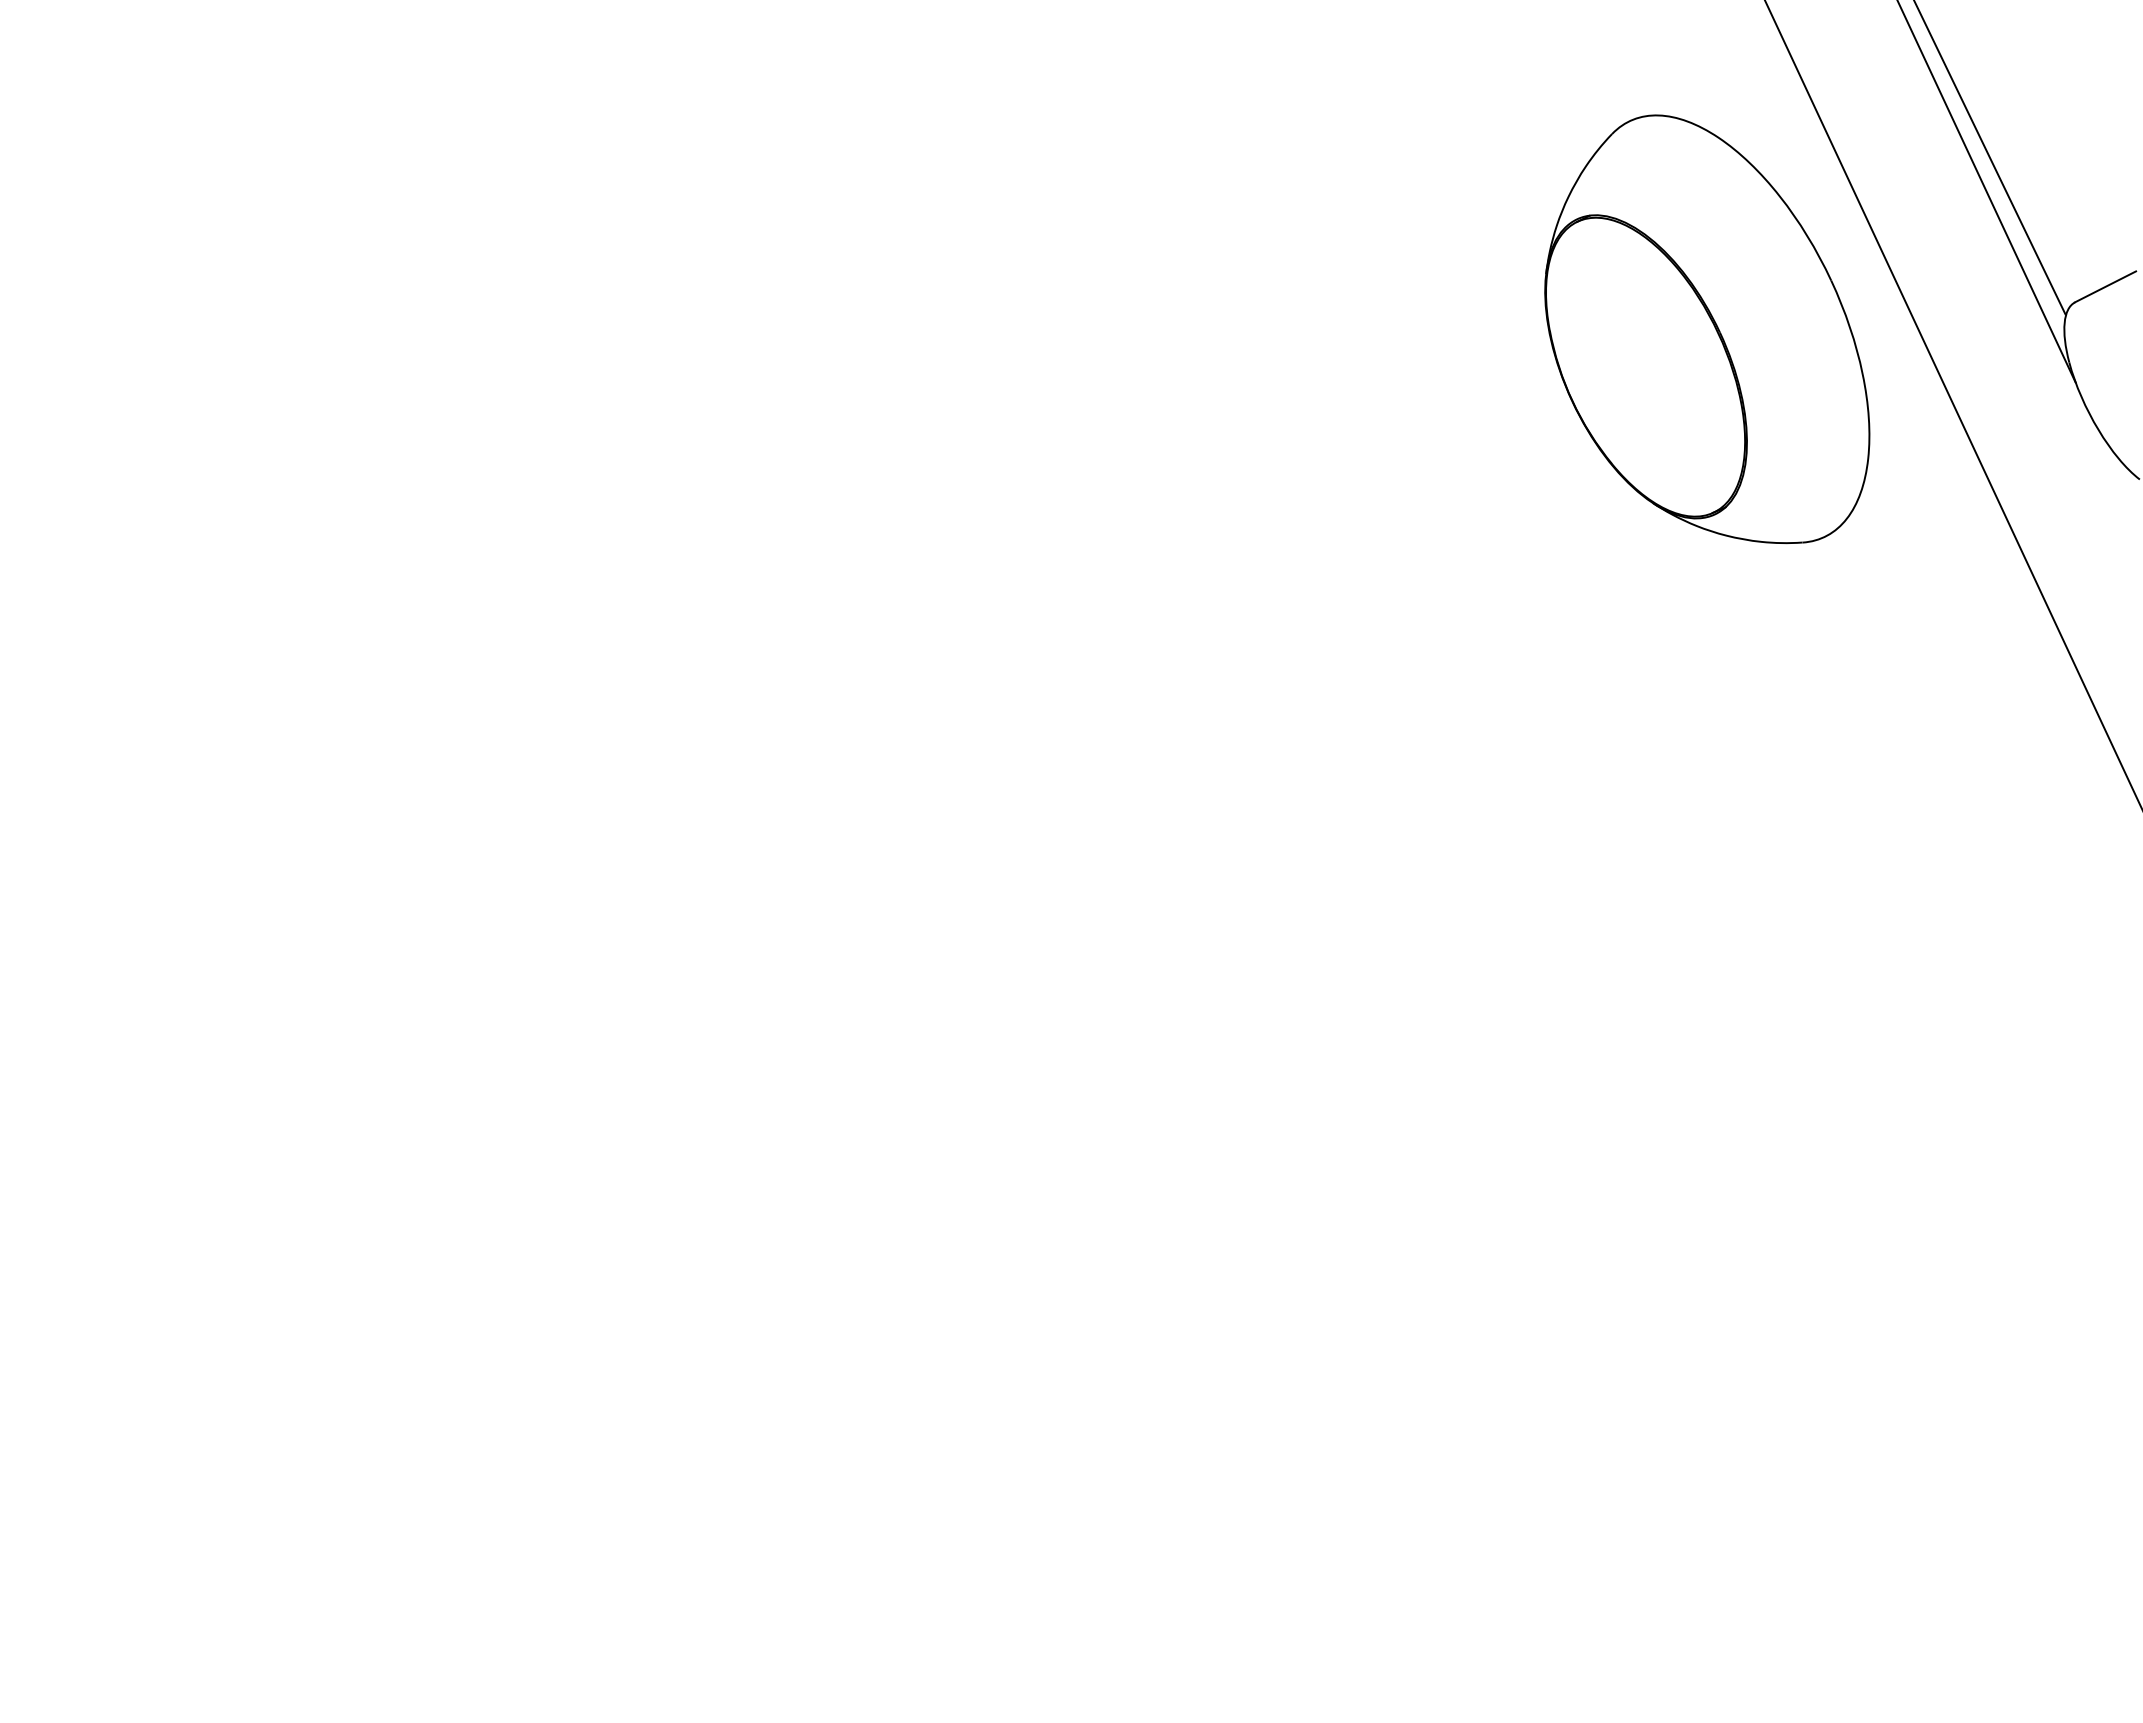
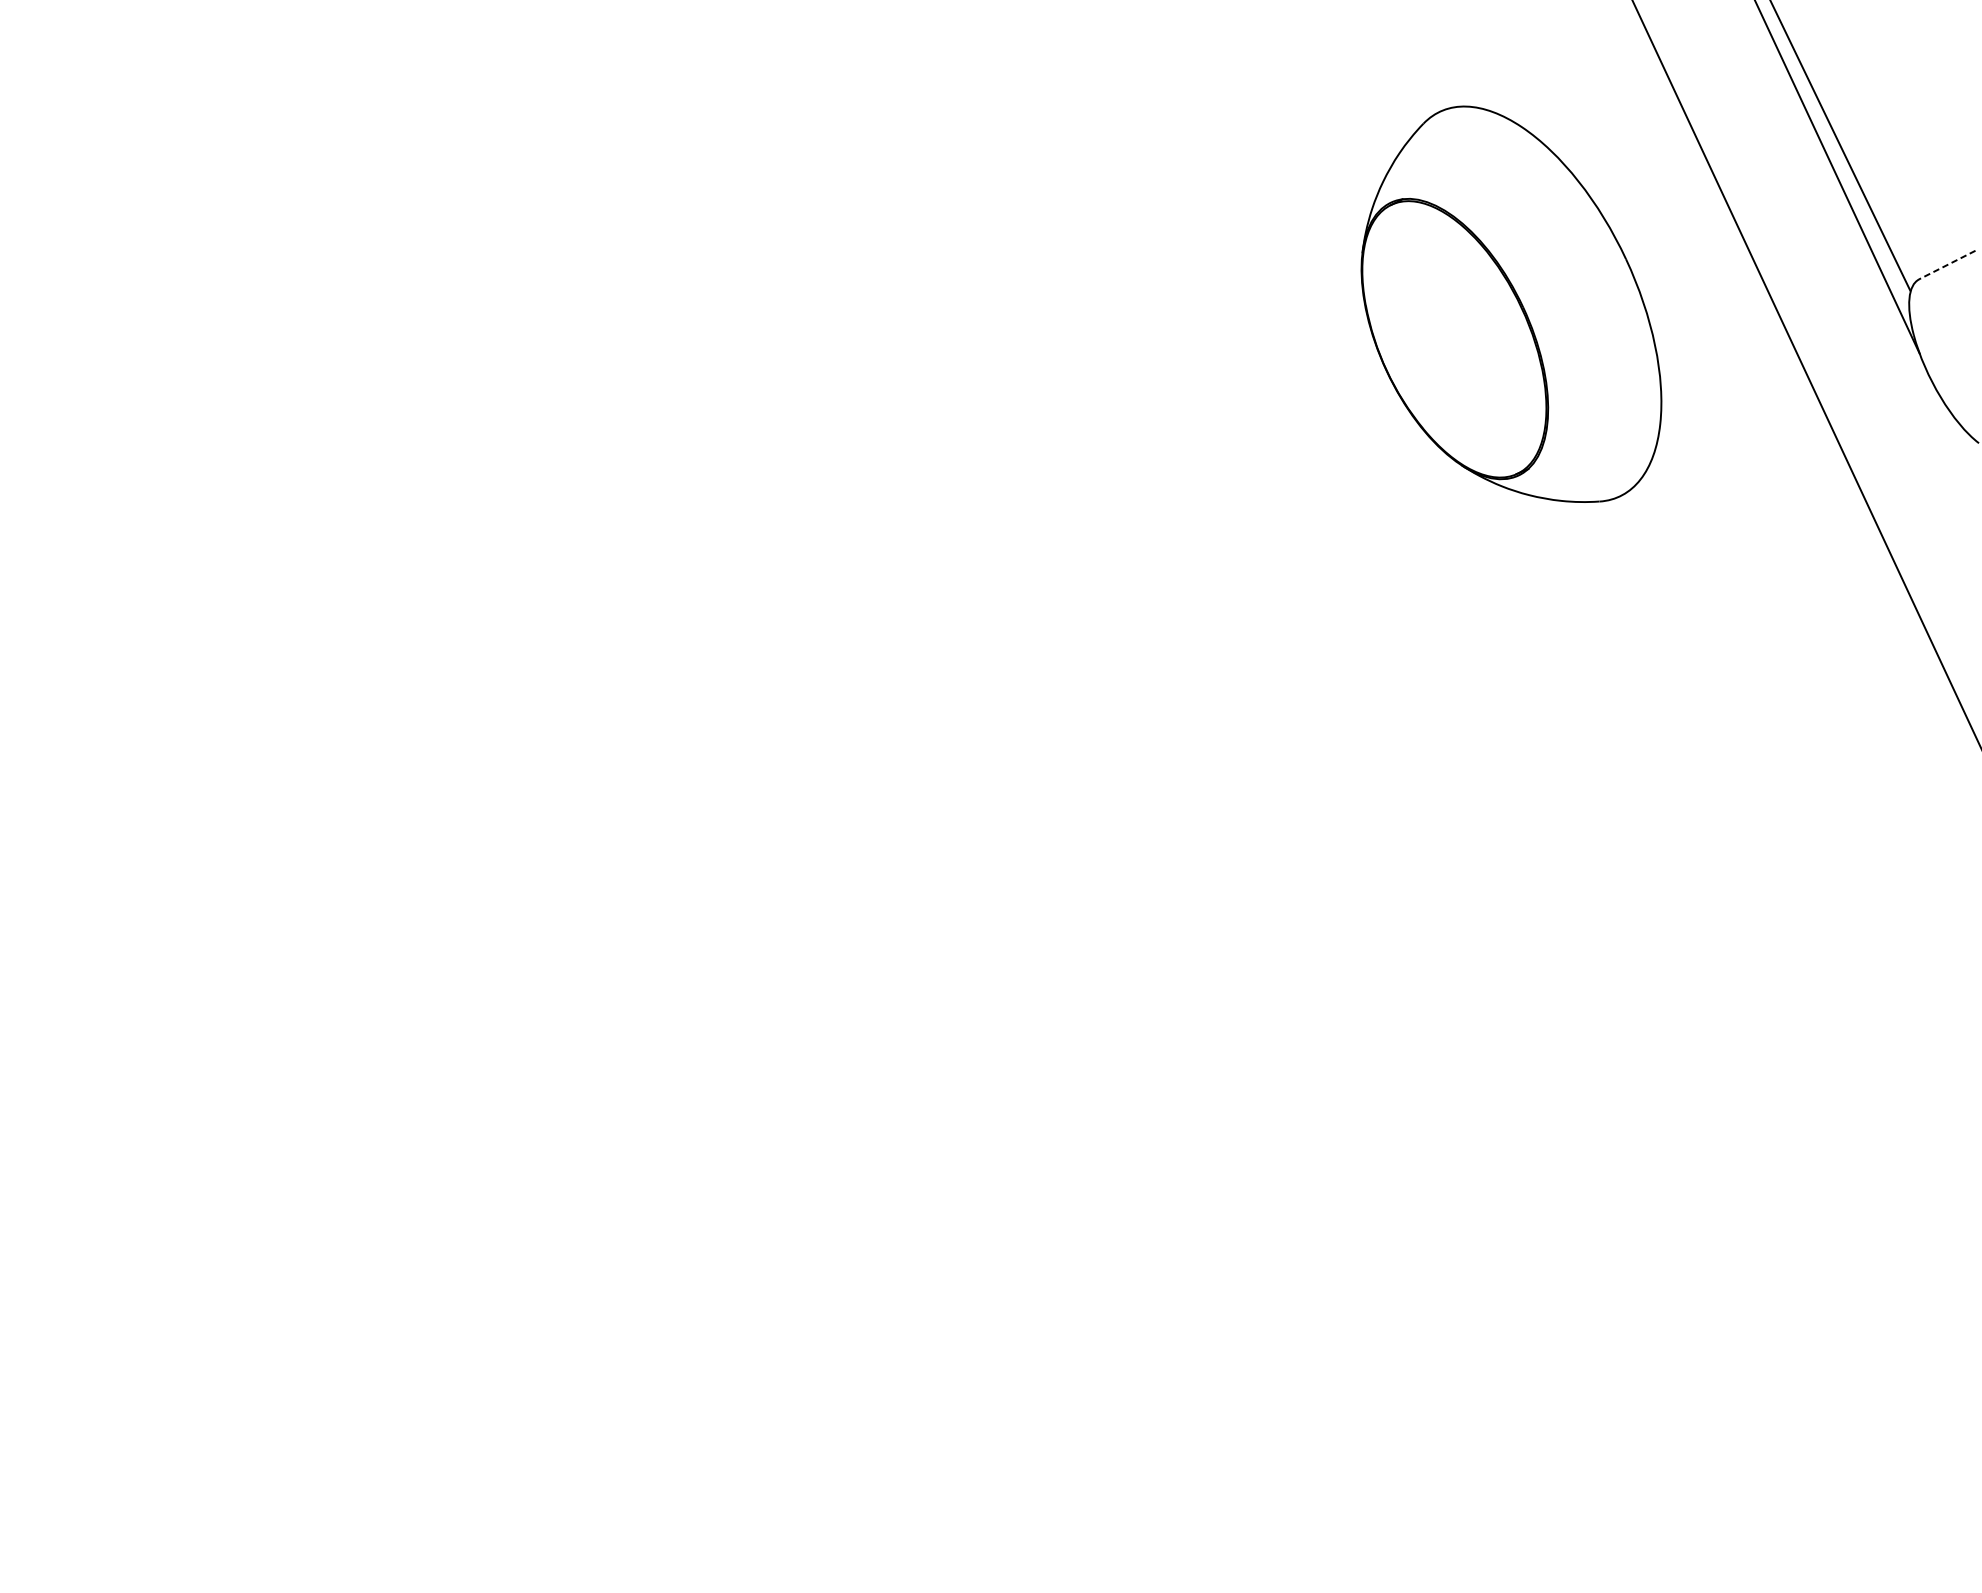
line: (2105, 287) -> (1947, 265), solid -> dashed
part: (1707, 329) -> (1511, 304), moved

